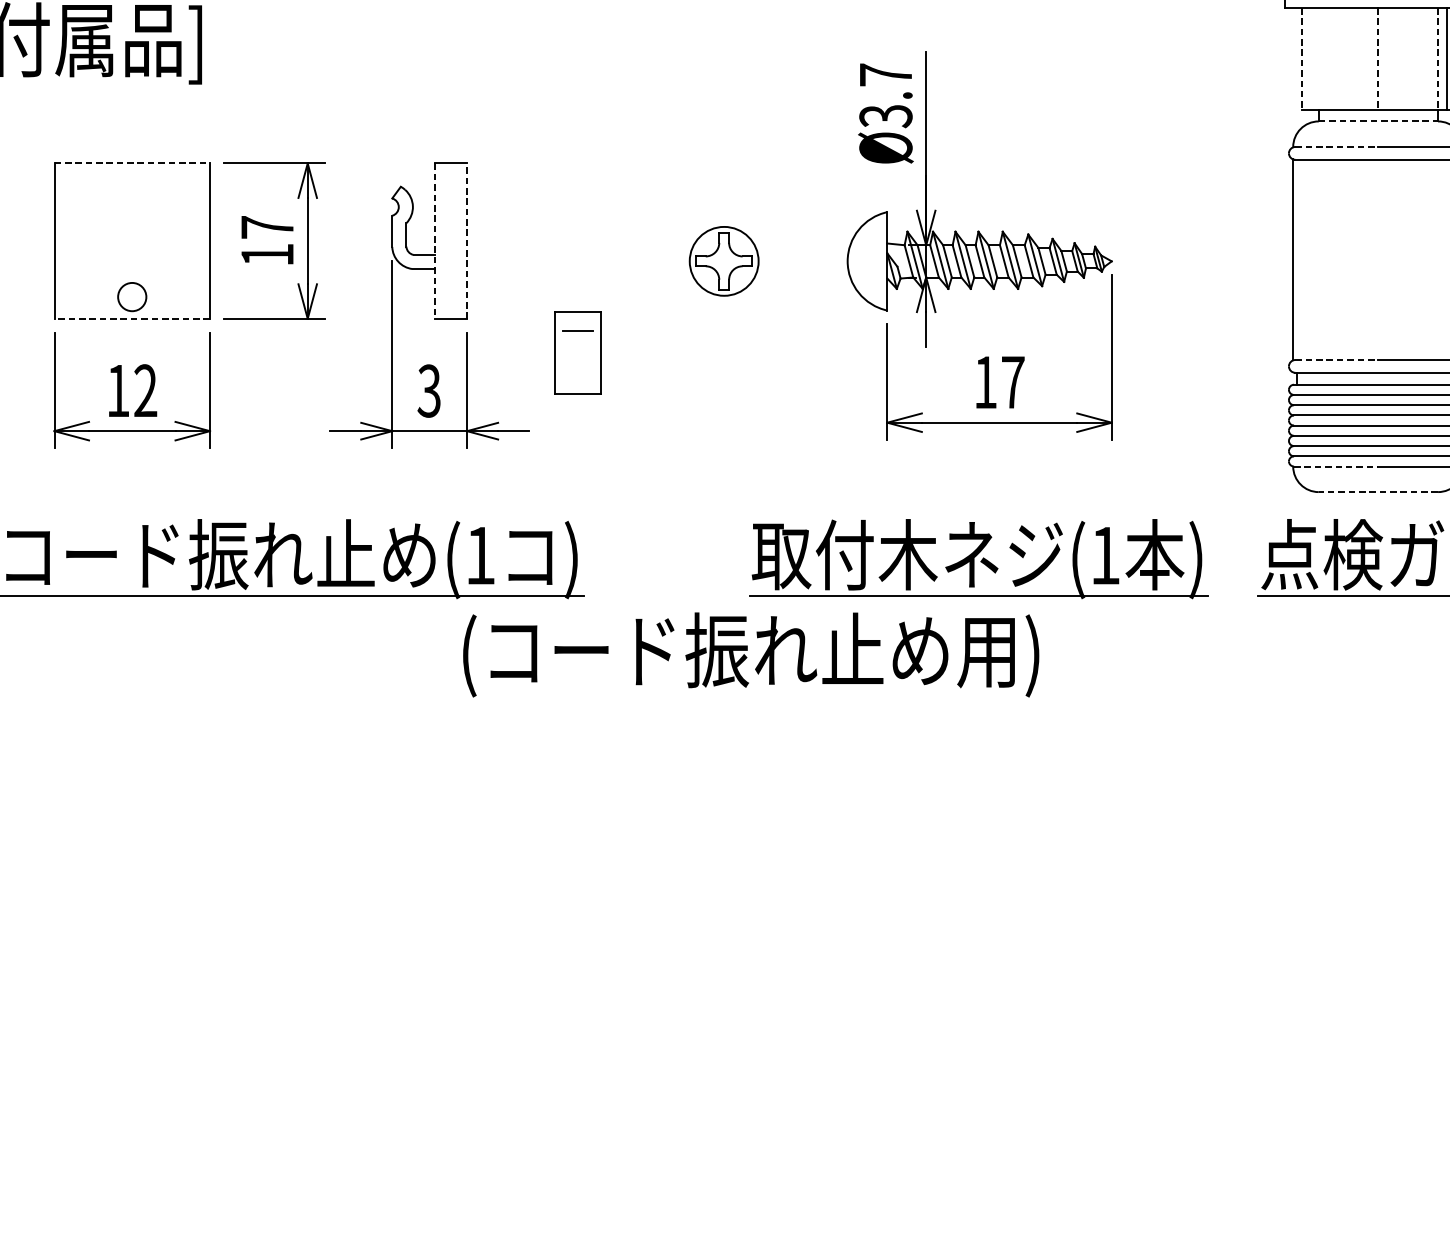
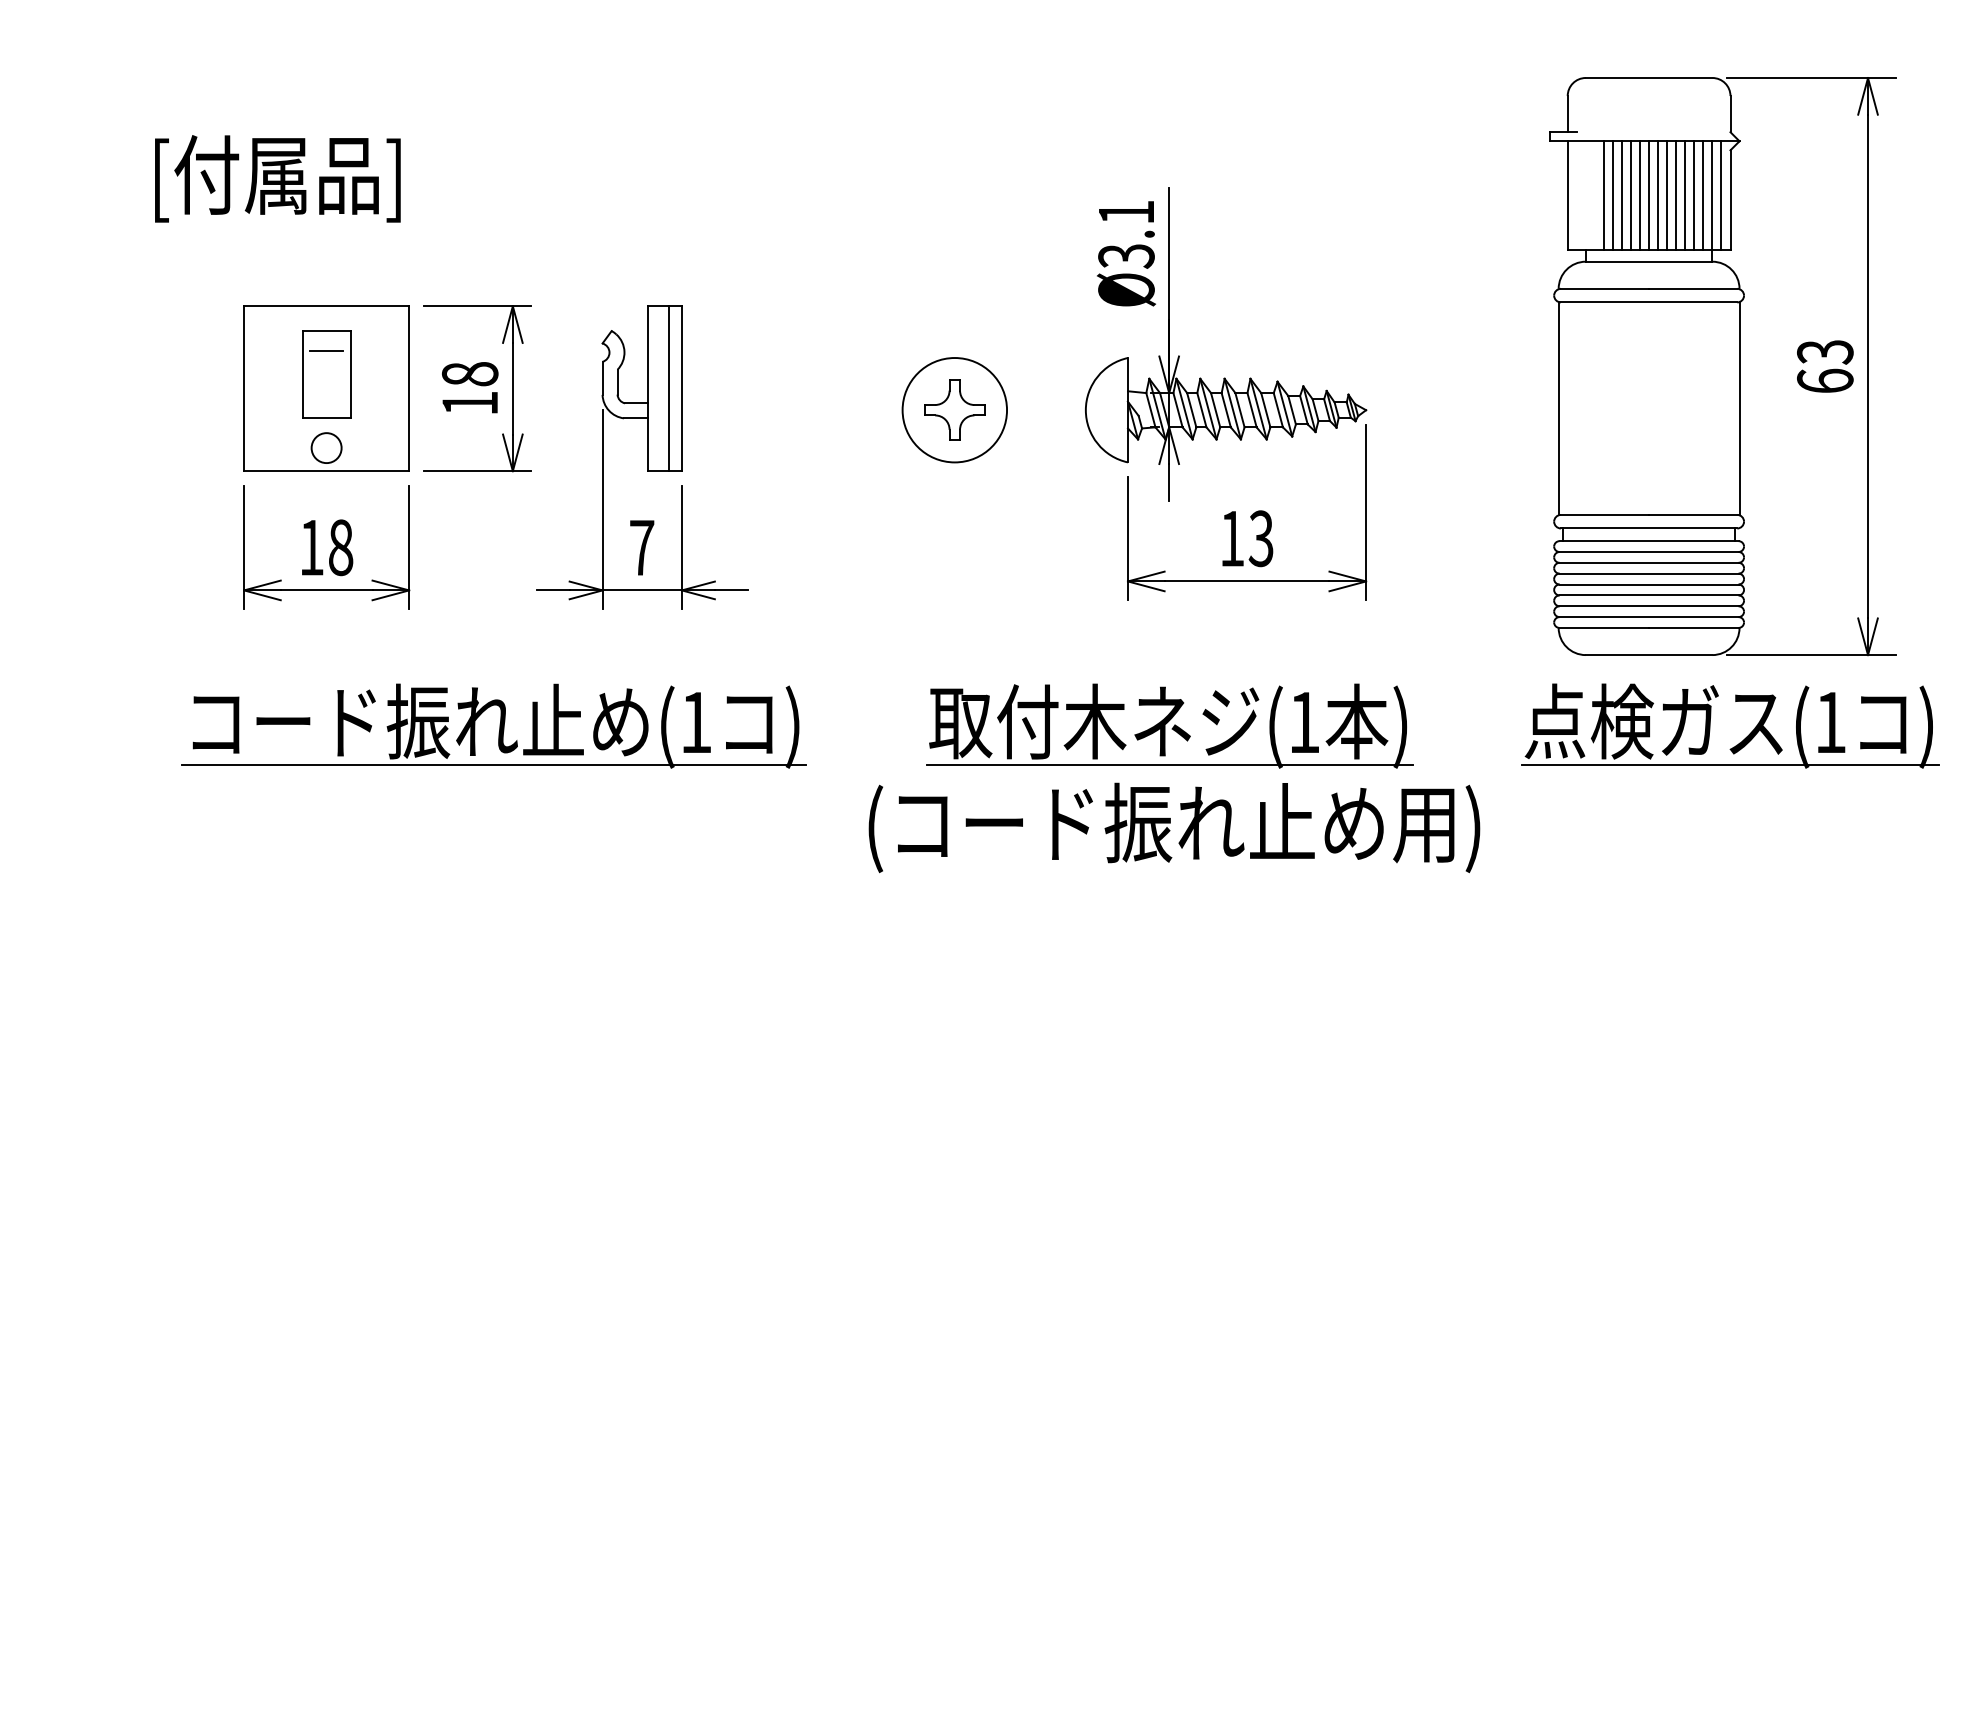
line: (1301, 59) -> (1567, 196), dashed -> solid
line: (1335, 59) -> (1603, 195), added
line: (1343, 59) -> (1612, 195), added
line: (1352, 59) -> (1621, 195), added
line: (1361, 59) -> (1631, 195), added
line: (1370, 59) -> (1640, 195), added
line: (1378, 59) -> (1649, 196), dashed -> solid
line: (1387, 59) -> (1658, 195), added
line: (1395, 59) -> (1667, 195), added
line: (1404, 59) -> (1676, 195), added
line: (1412, 59) -> (1685, 195), added
line: (1421, 59) -> (1694, 195), added
line: (1429, 59) -> (1703, 195), added
line: (1438, 59) -> (1712, 196), dashed -> solid
text: (885, 75) -> (1126, 212), Ø3.7 -> Ø3.1
line: (1378, 121) -> (1649, 261), dashed -> solid
line: (1337, 146) -> (1605, 288), dashed -> solid
line: (133, 163) -> (327, 306), dashed -> solid
text: (267, 227) -> (470, 374), 17 -> 18
line: (455, 240) -> (669, 388), added
line: (466, 240) -> (681, 388), dashed -> solid
line: (434, 241) -> (647, 389), dashed -> solid
circle: (723, 261) -> (954, 410), size x1.43
line: (132, 319) -> (326, 471), dashed -> solid
part: (577, 353) -> (326, 374), moved
line: (1337, 359) -> (1605, 514), dashed -> solid
text: (1012, 382) -> (1260, 538), 17 -> 13
text: (145, 390) -> (340, 547), 12 -> 18
text: (428, 390) -> (641, 547), 3 -> 7
line: (1336, 466) -> (1604, 627), dashed -> solid
line: (1377, 492) -> (1648, 655), dashed -> solid
part: (978, 558) -> (1169, 725), moved
text: (751, 654) -> (1174, 827), moved

